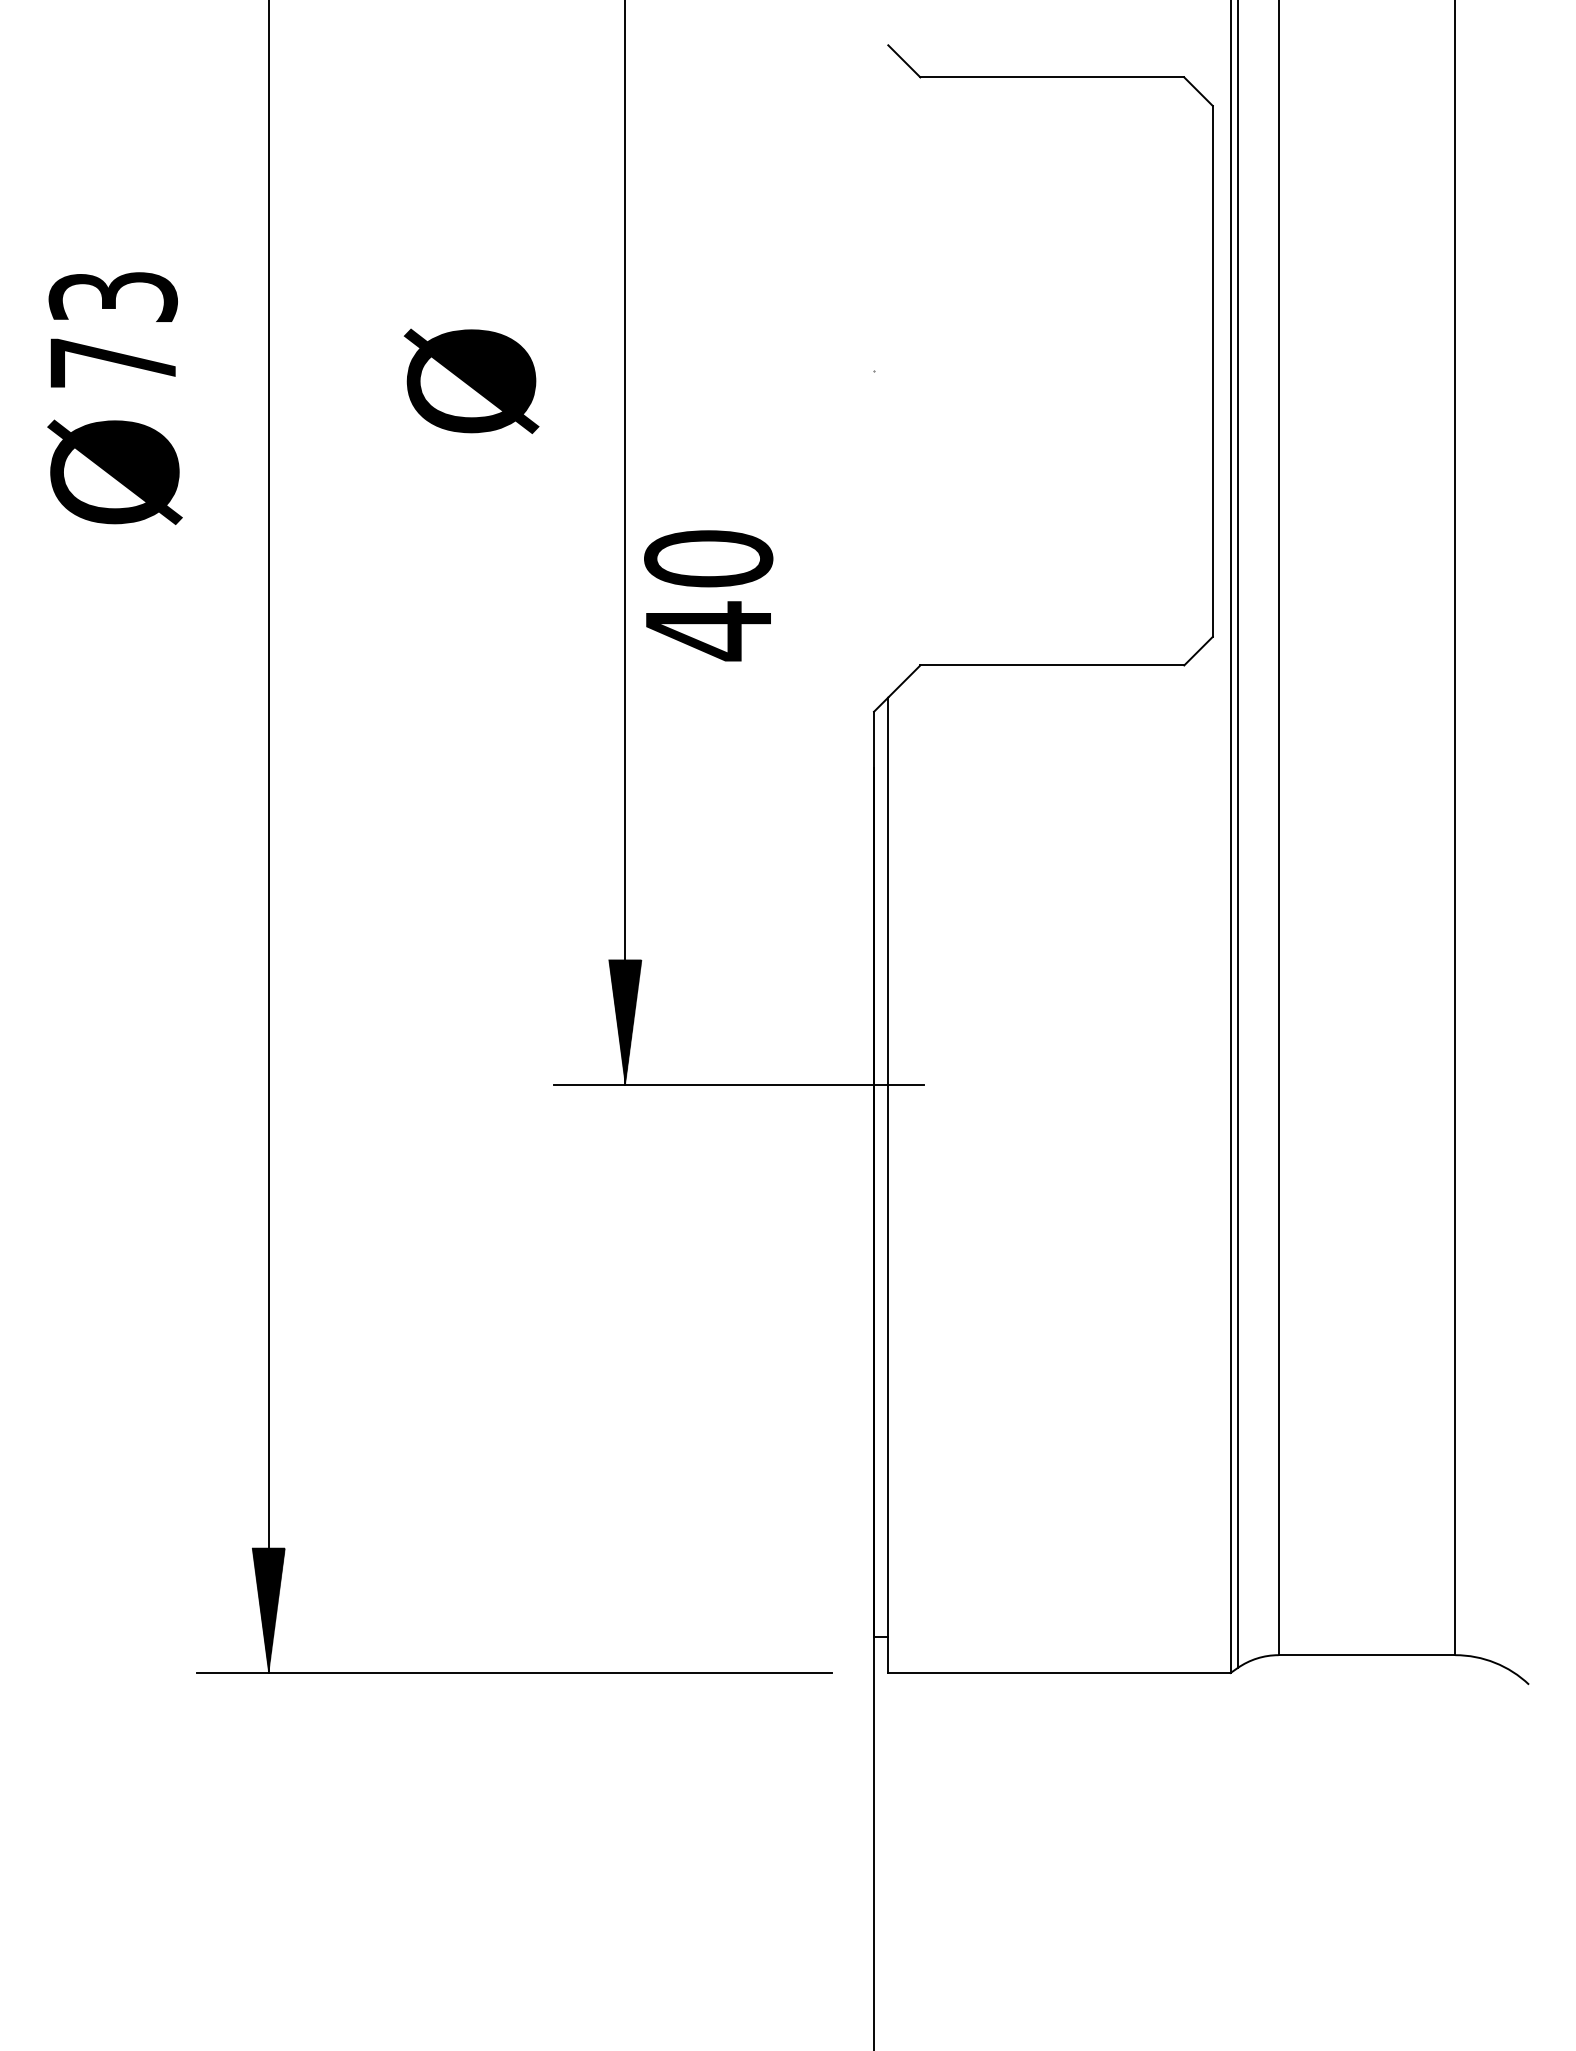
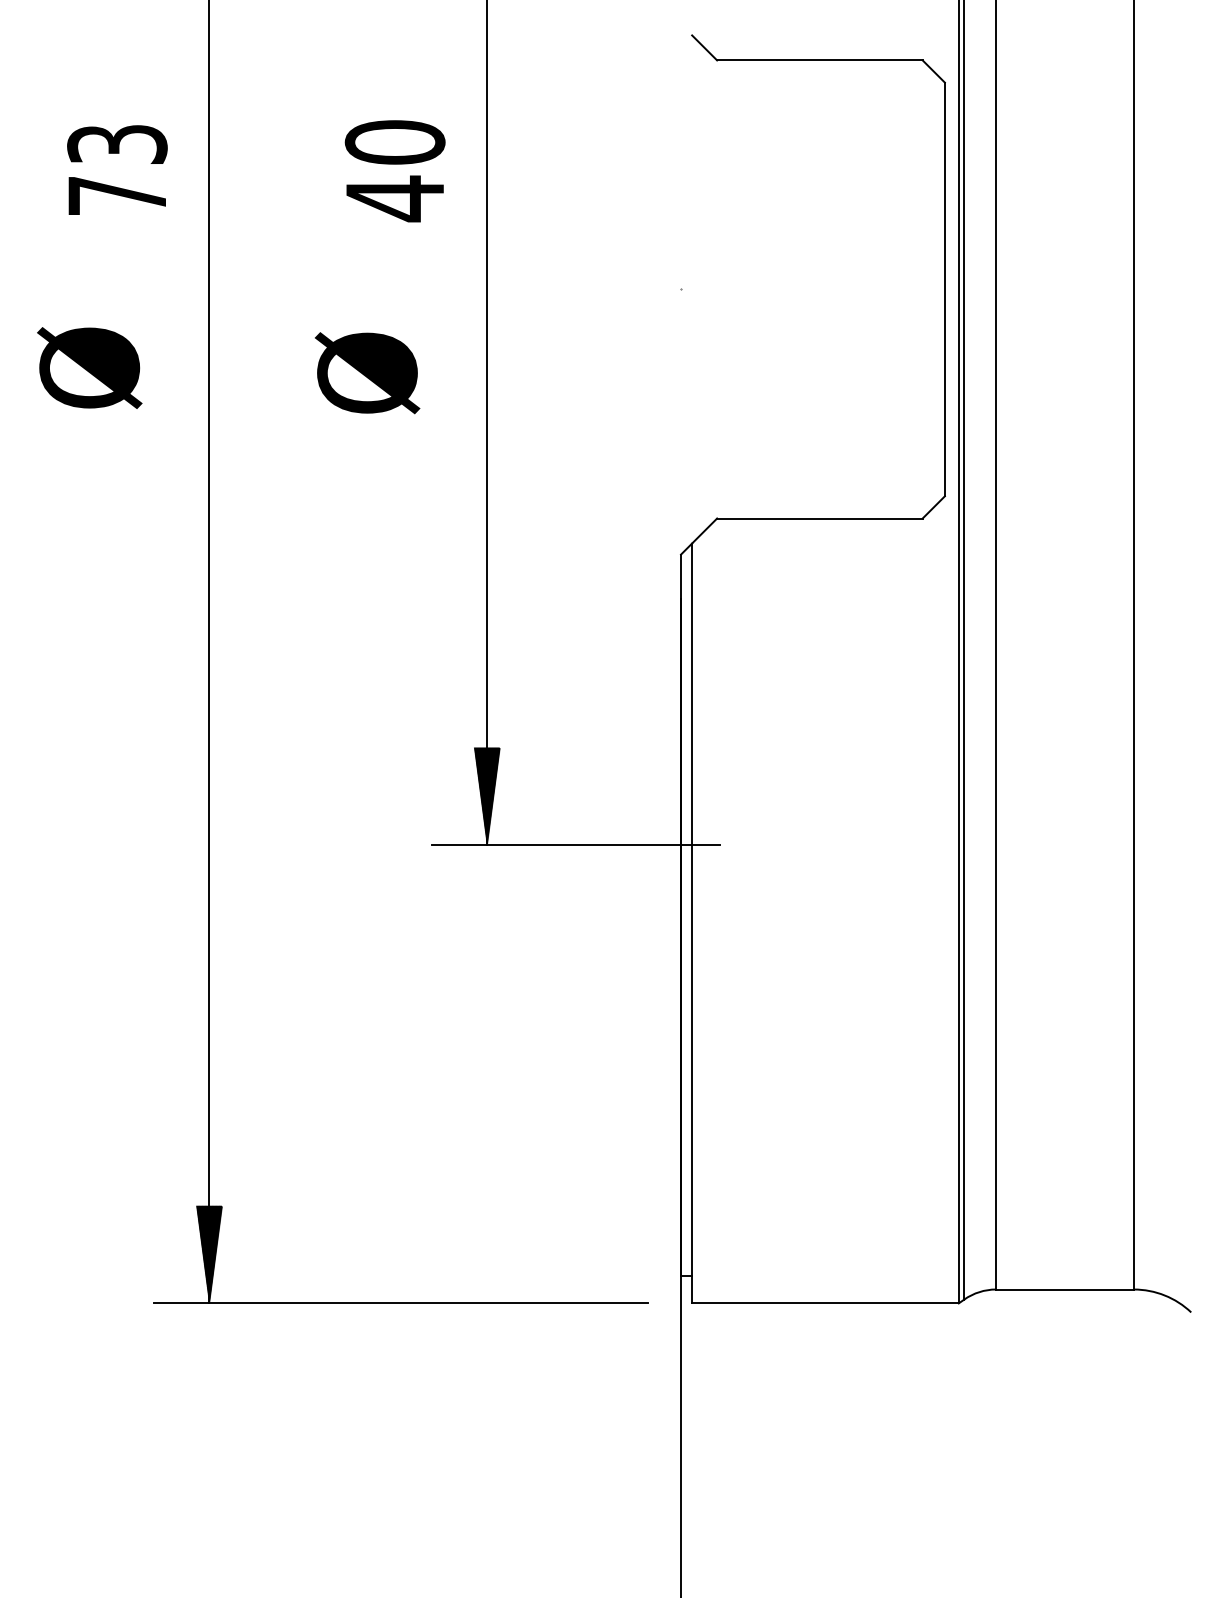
text: (113, 329) -> (117, 169), moved
text: (471, 381) -> (367, 373), moved
text: (707, 596) -> (394, 171), moved

